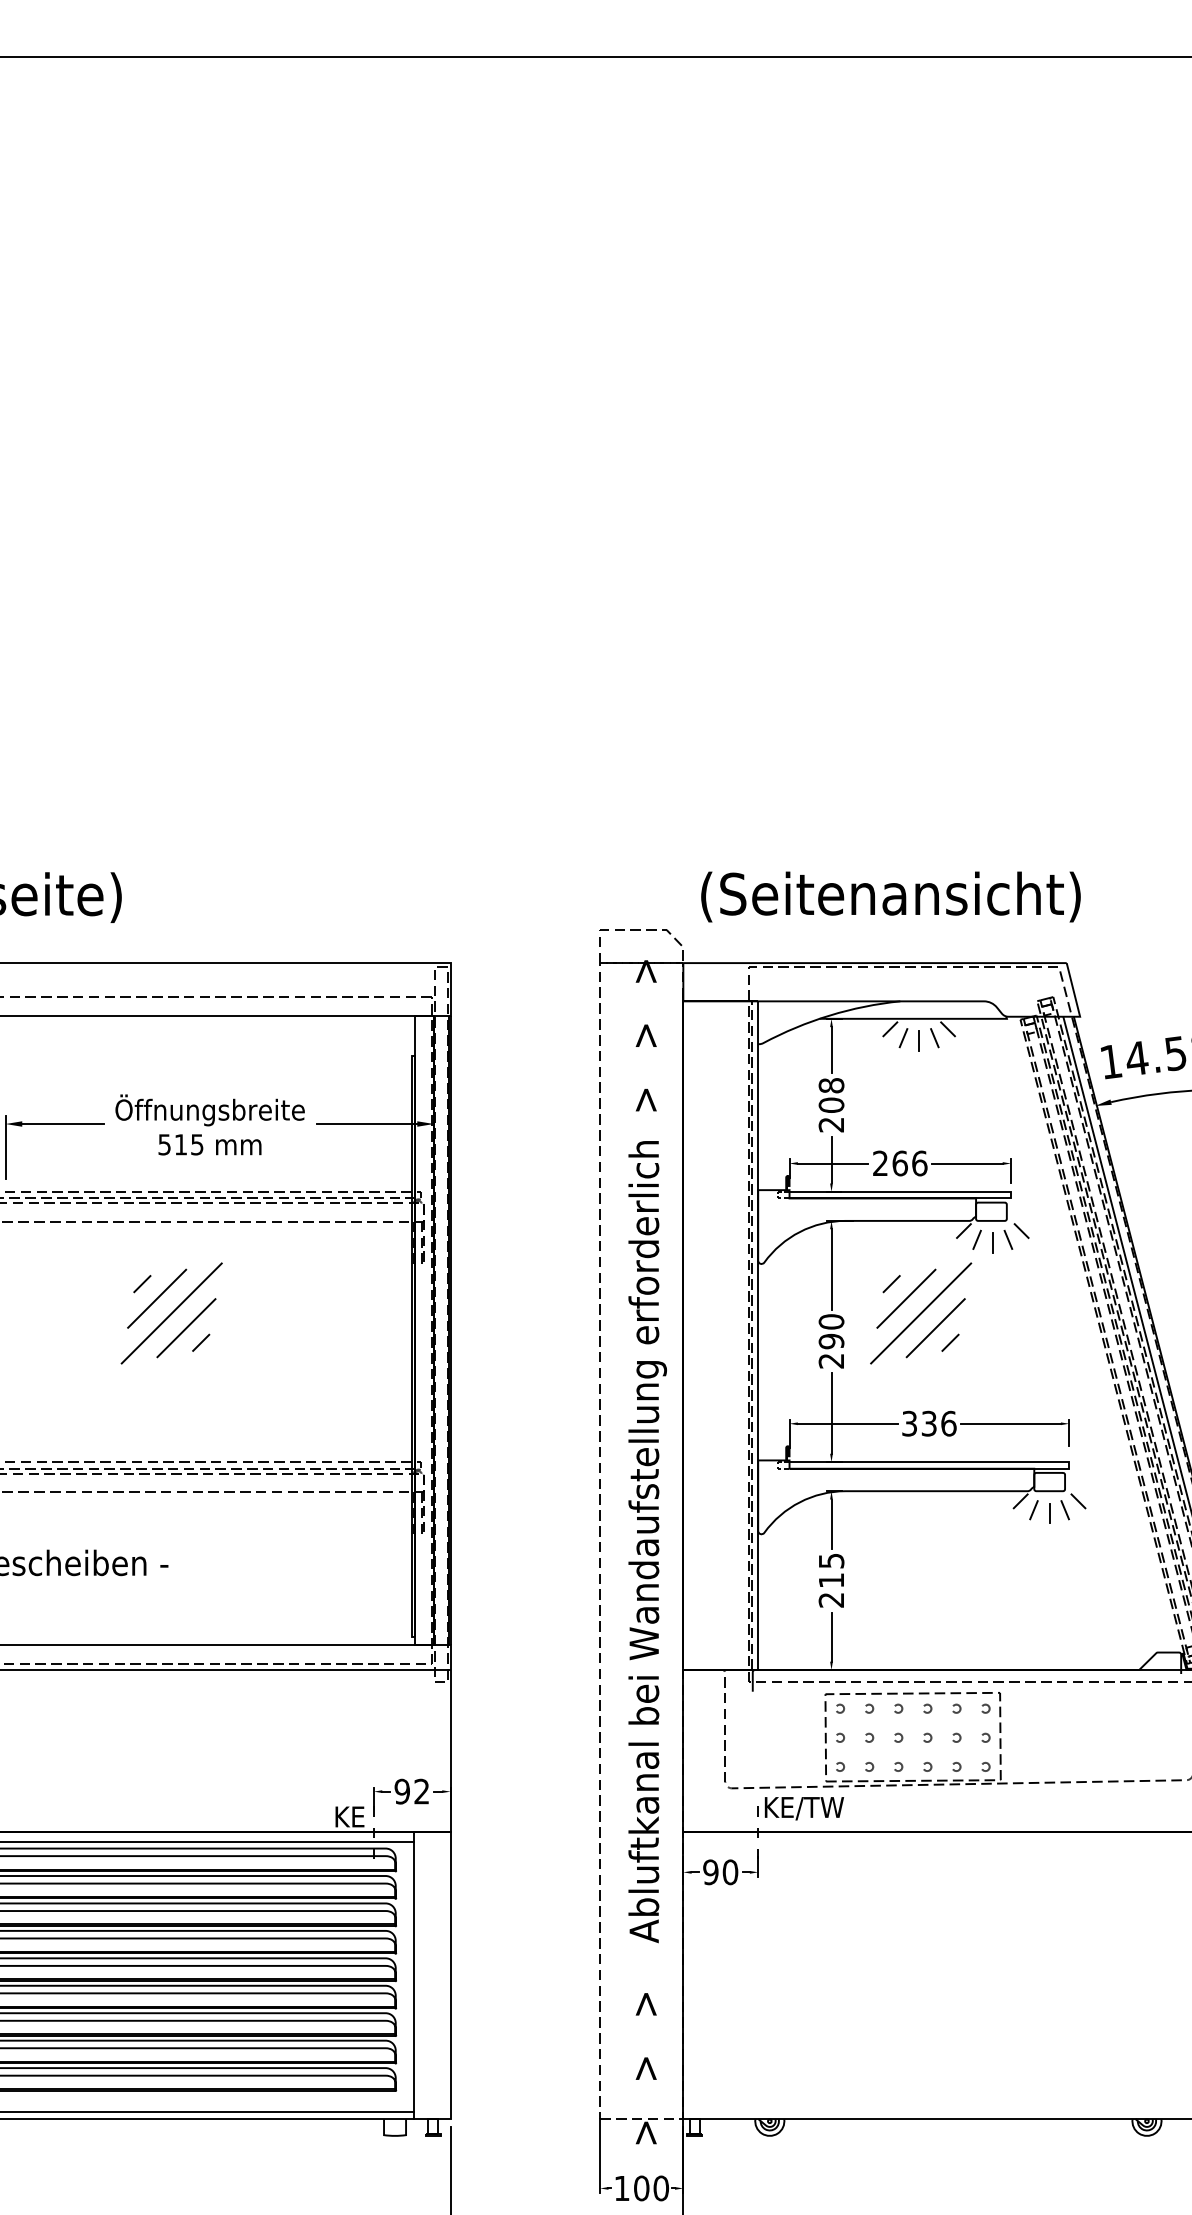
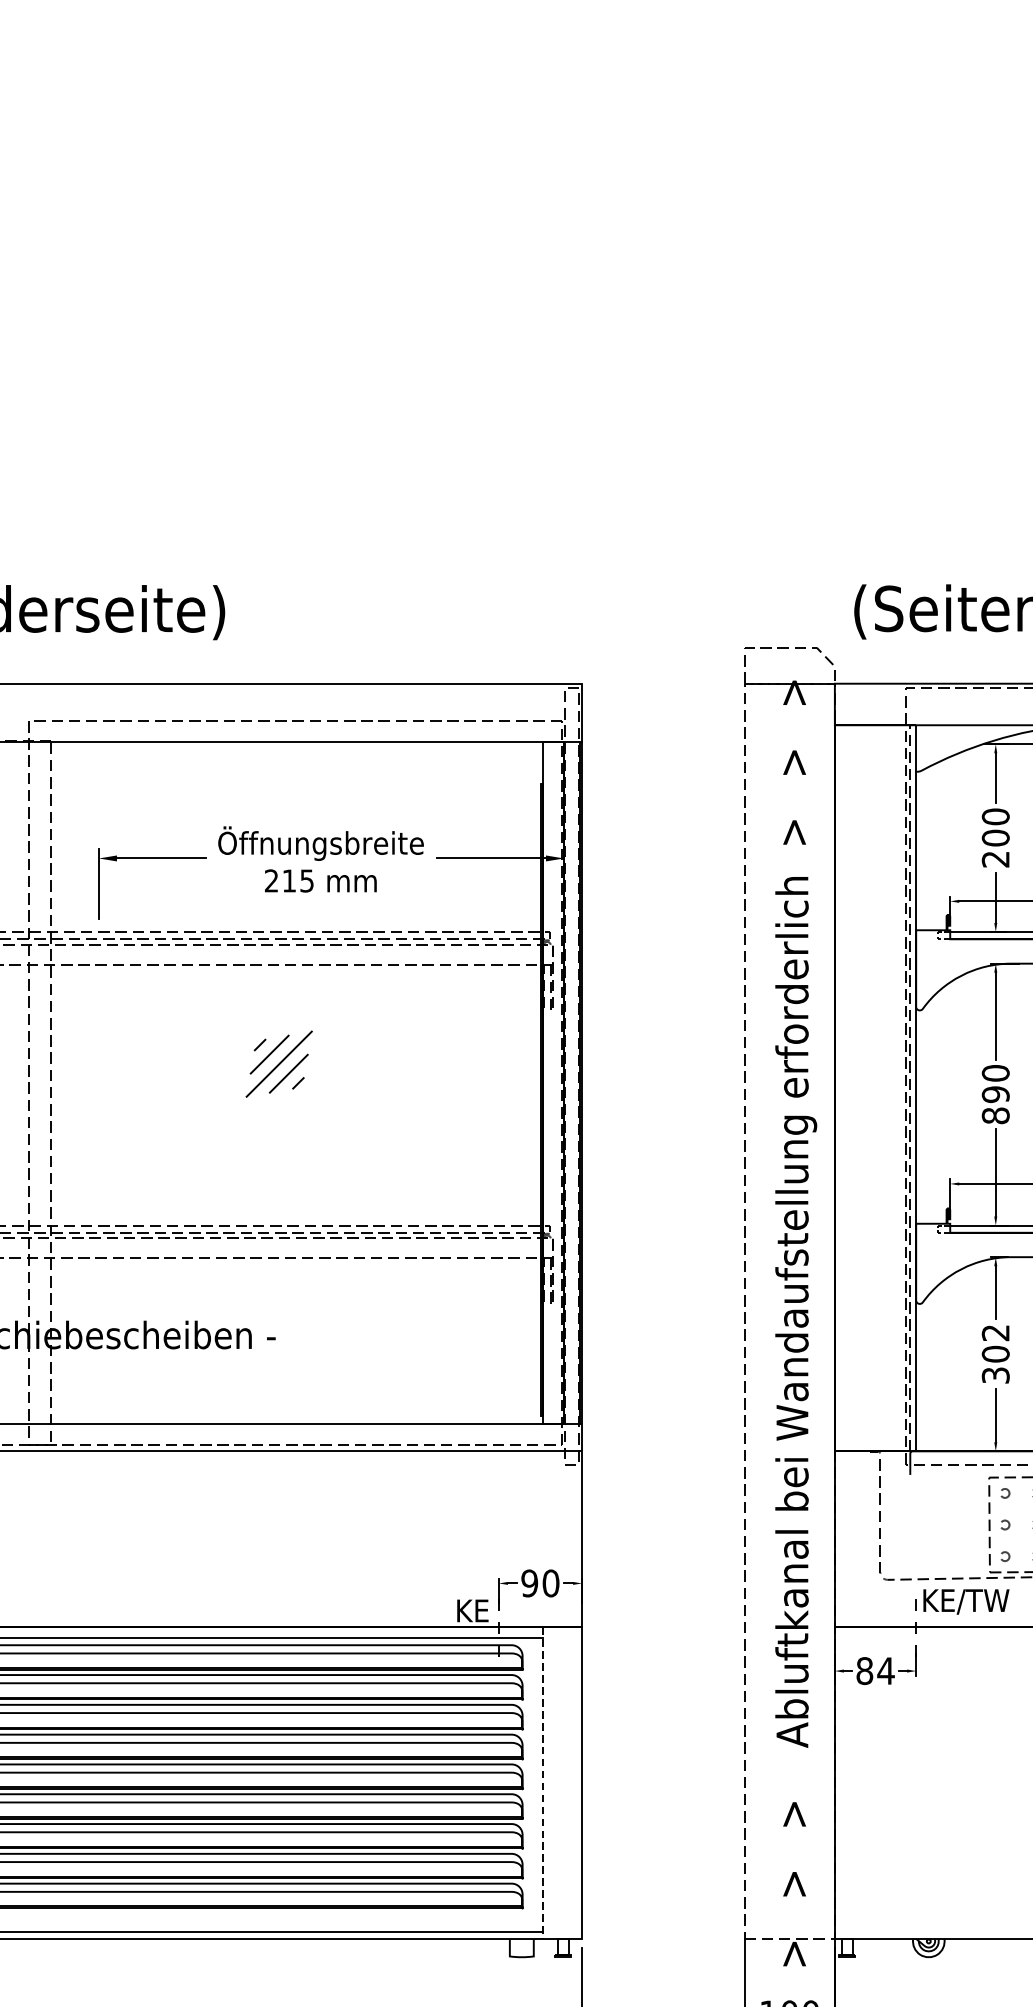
text: (831, 1085) -> (995, 816), 208 -> 200
text: (164, 1144) -> (271, 880), 515 -> 215
part: (171, 1313) -> (279, 1064), size x0.6
text: (831, 1360) -> (995, 1115), 290 -> 890
text: (831, 1580) -> (995, 1354), 215 -> 302
text: (421, 1791) -> (550, 1583), 92 -> 90
text: (720, 1872) -> (875, 1671), 90 -> 84
line: (414, 1976) -> (542, 1784), solid -> dashed

